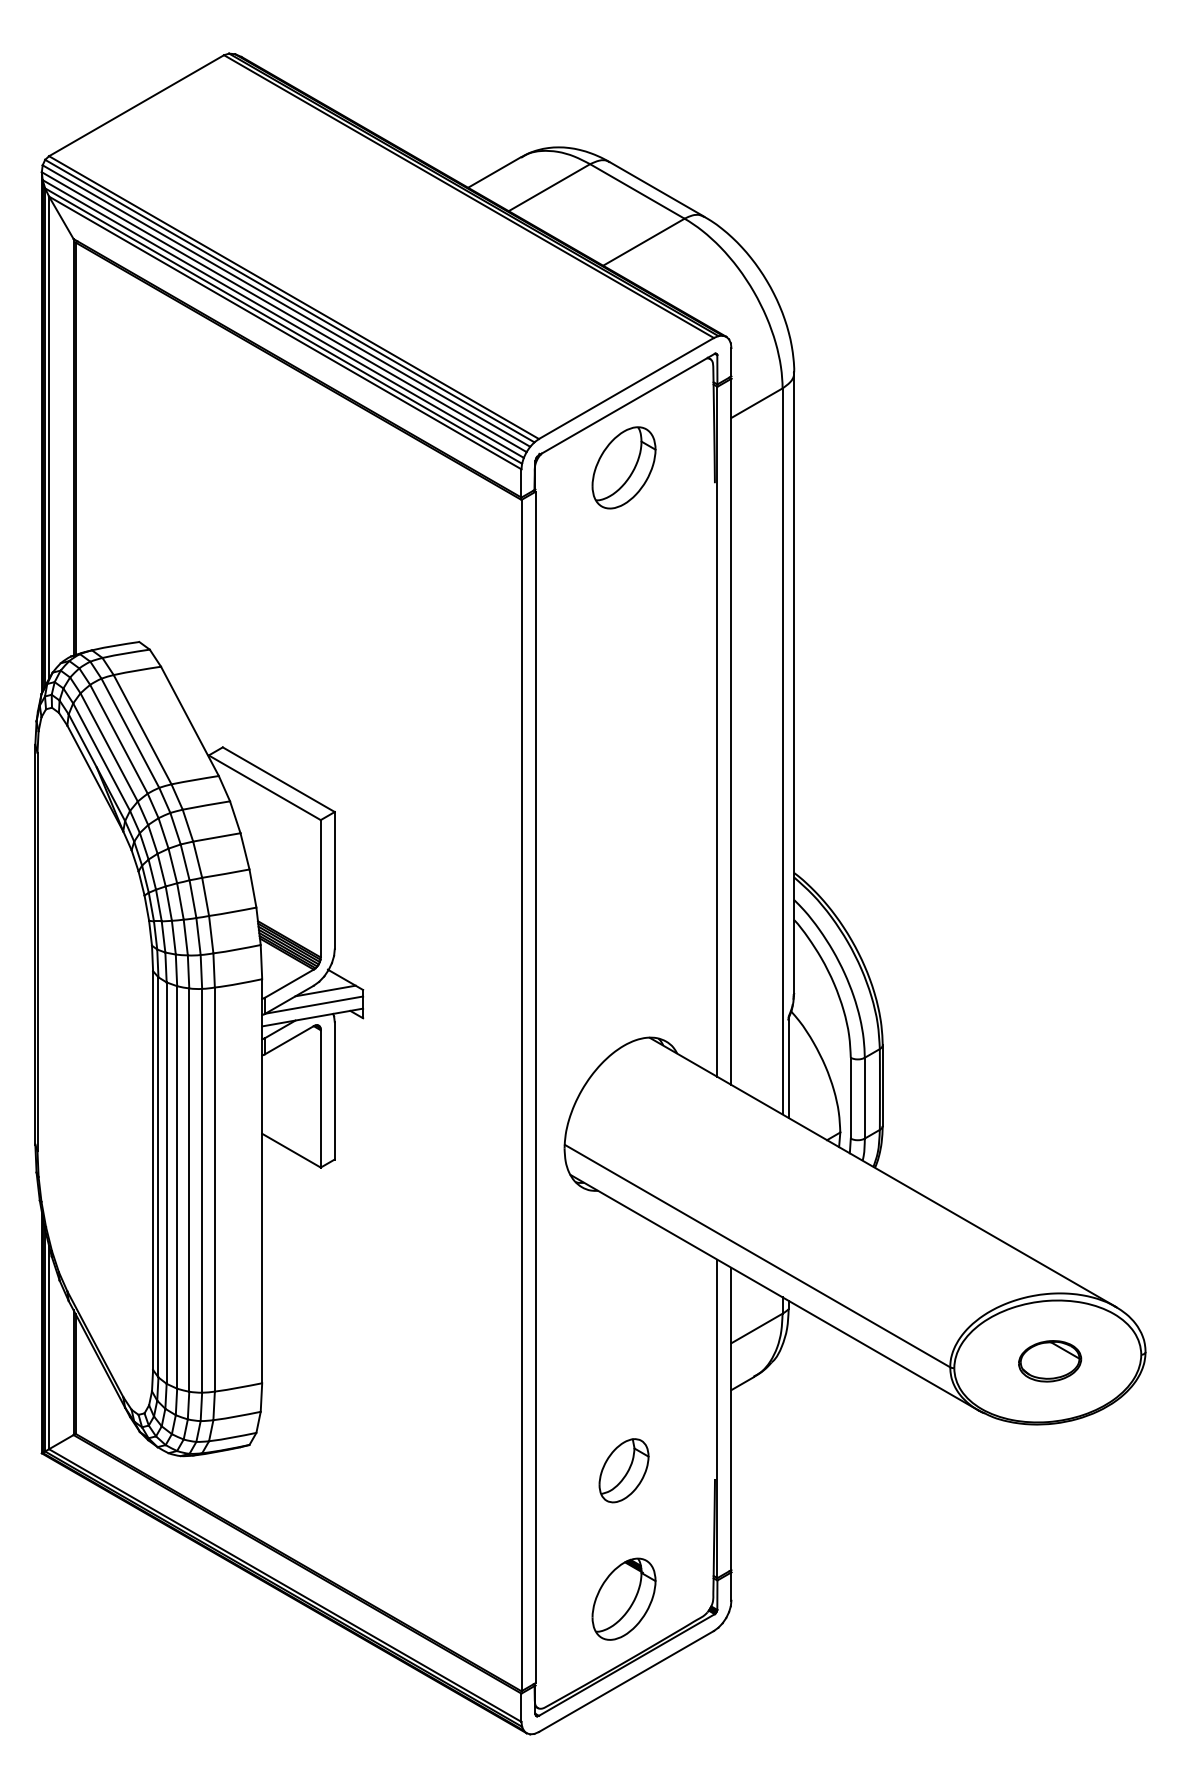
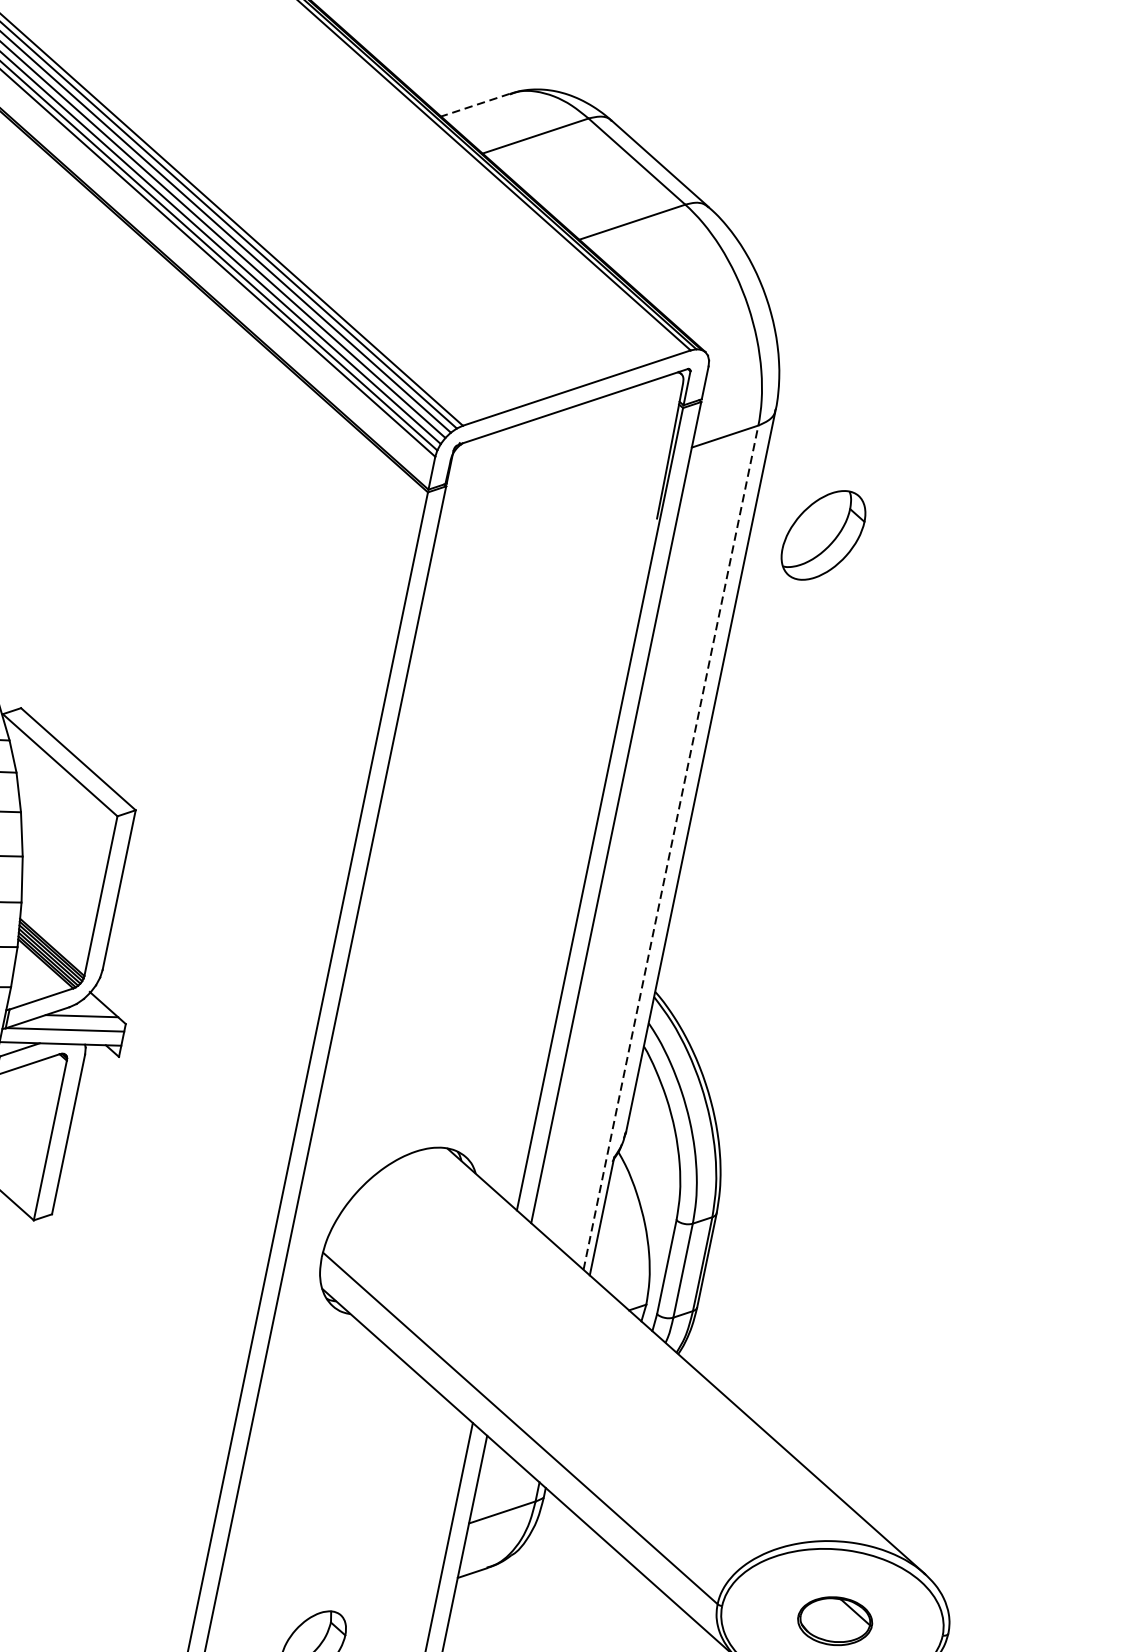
line: (494, 172) -> (475, 105), solid -> dashed
part: (623, 467) -> (822, 534), moved
line: (782, 750) -> (671, 846), solid -> dashed

